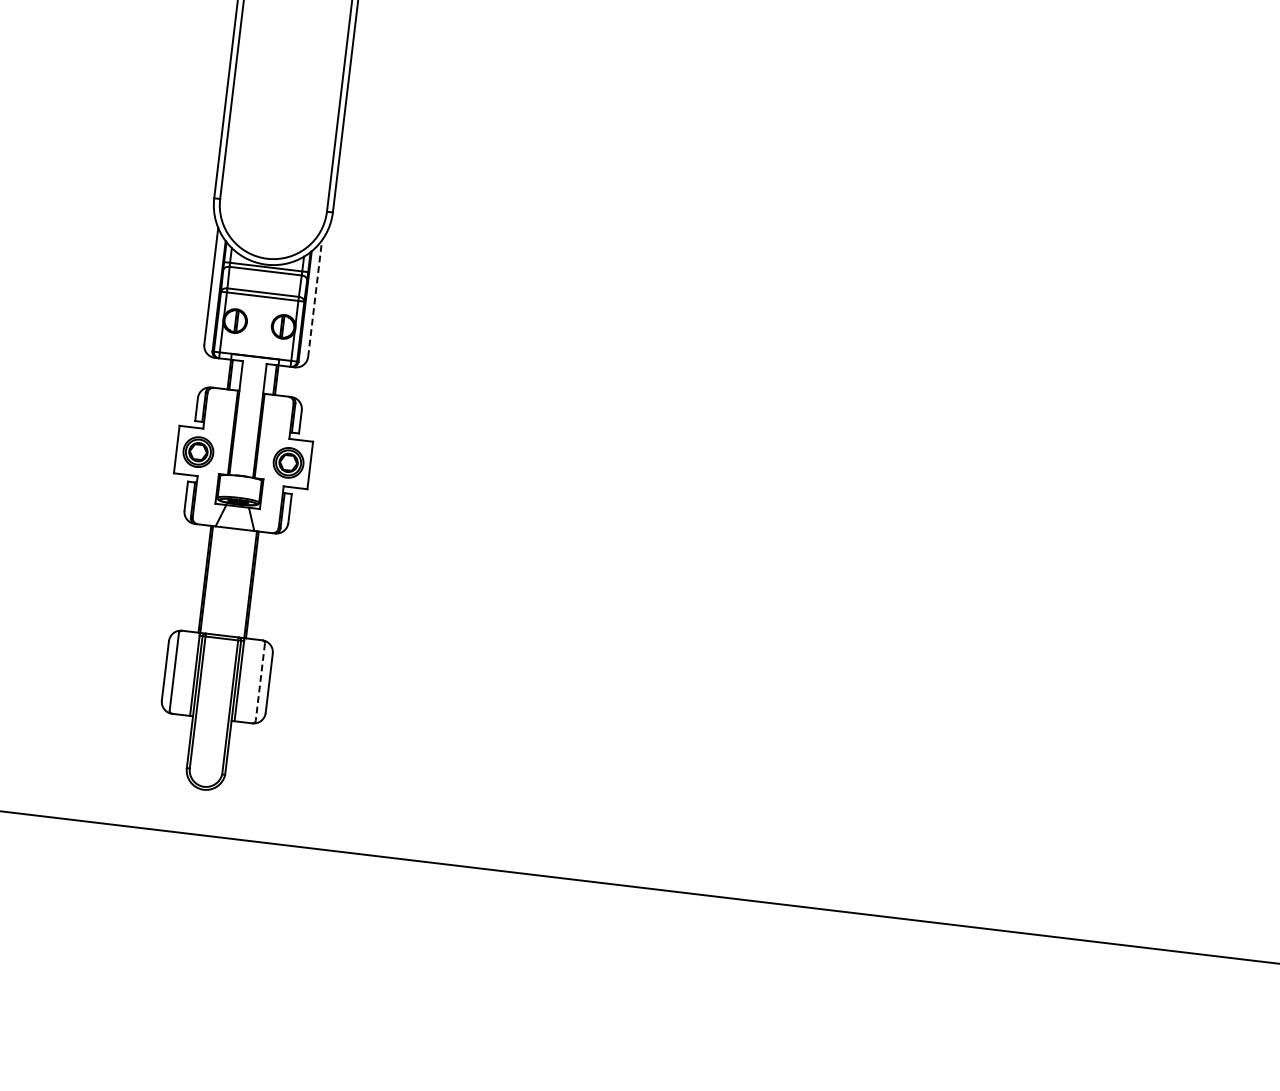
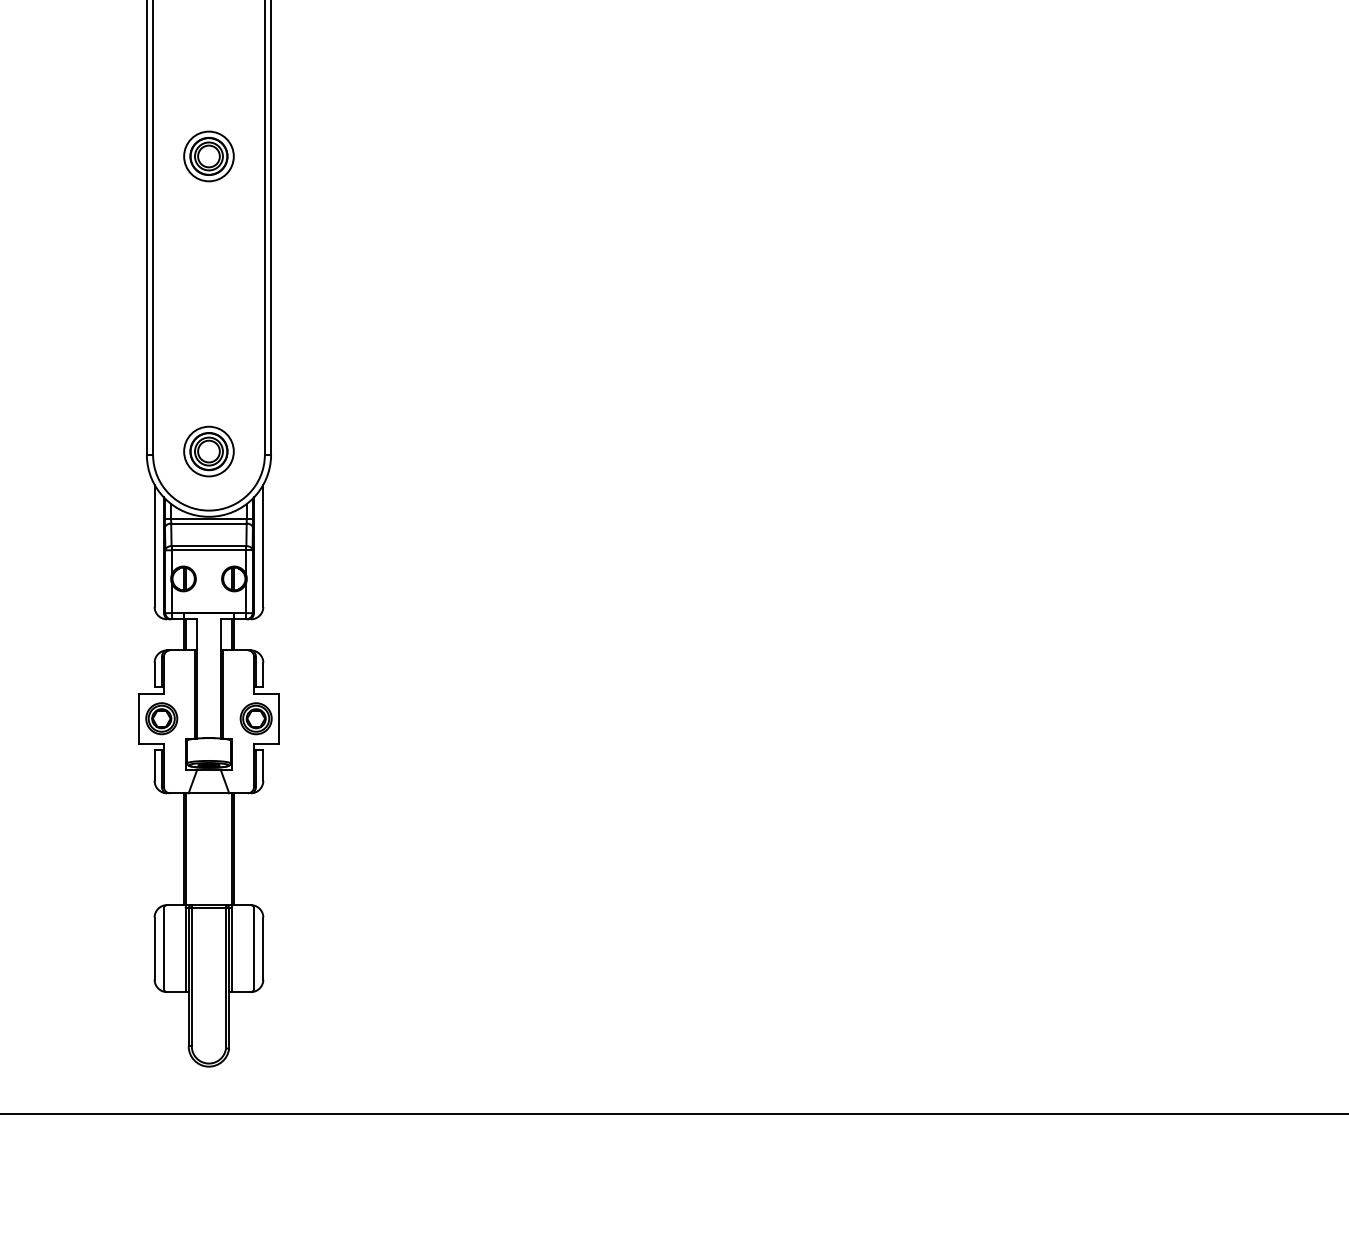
part: (273, 202) -> (208, 451), added
line: (315, 298) -> (263, 545), dashed -> solid
line: (260, 683) -> (254, 949), dashed -> solid

